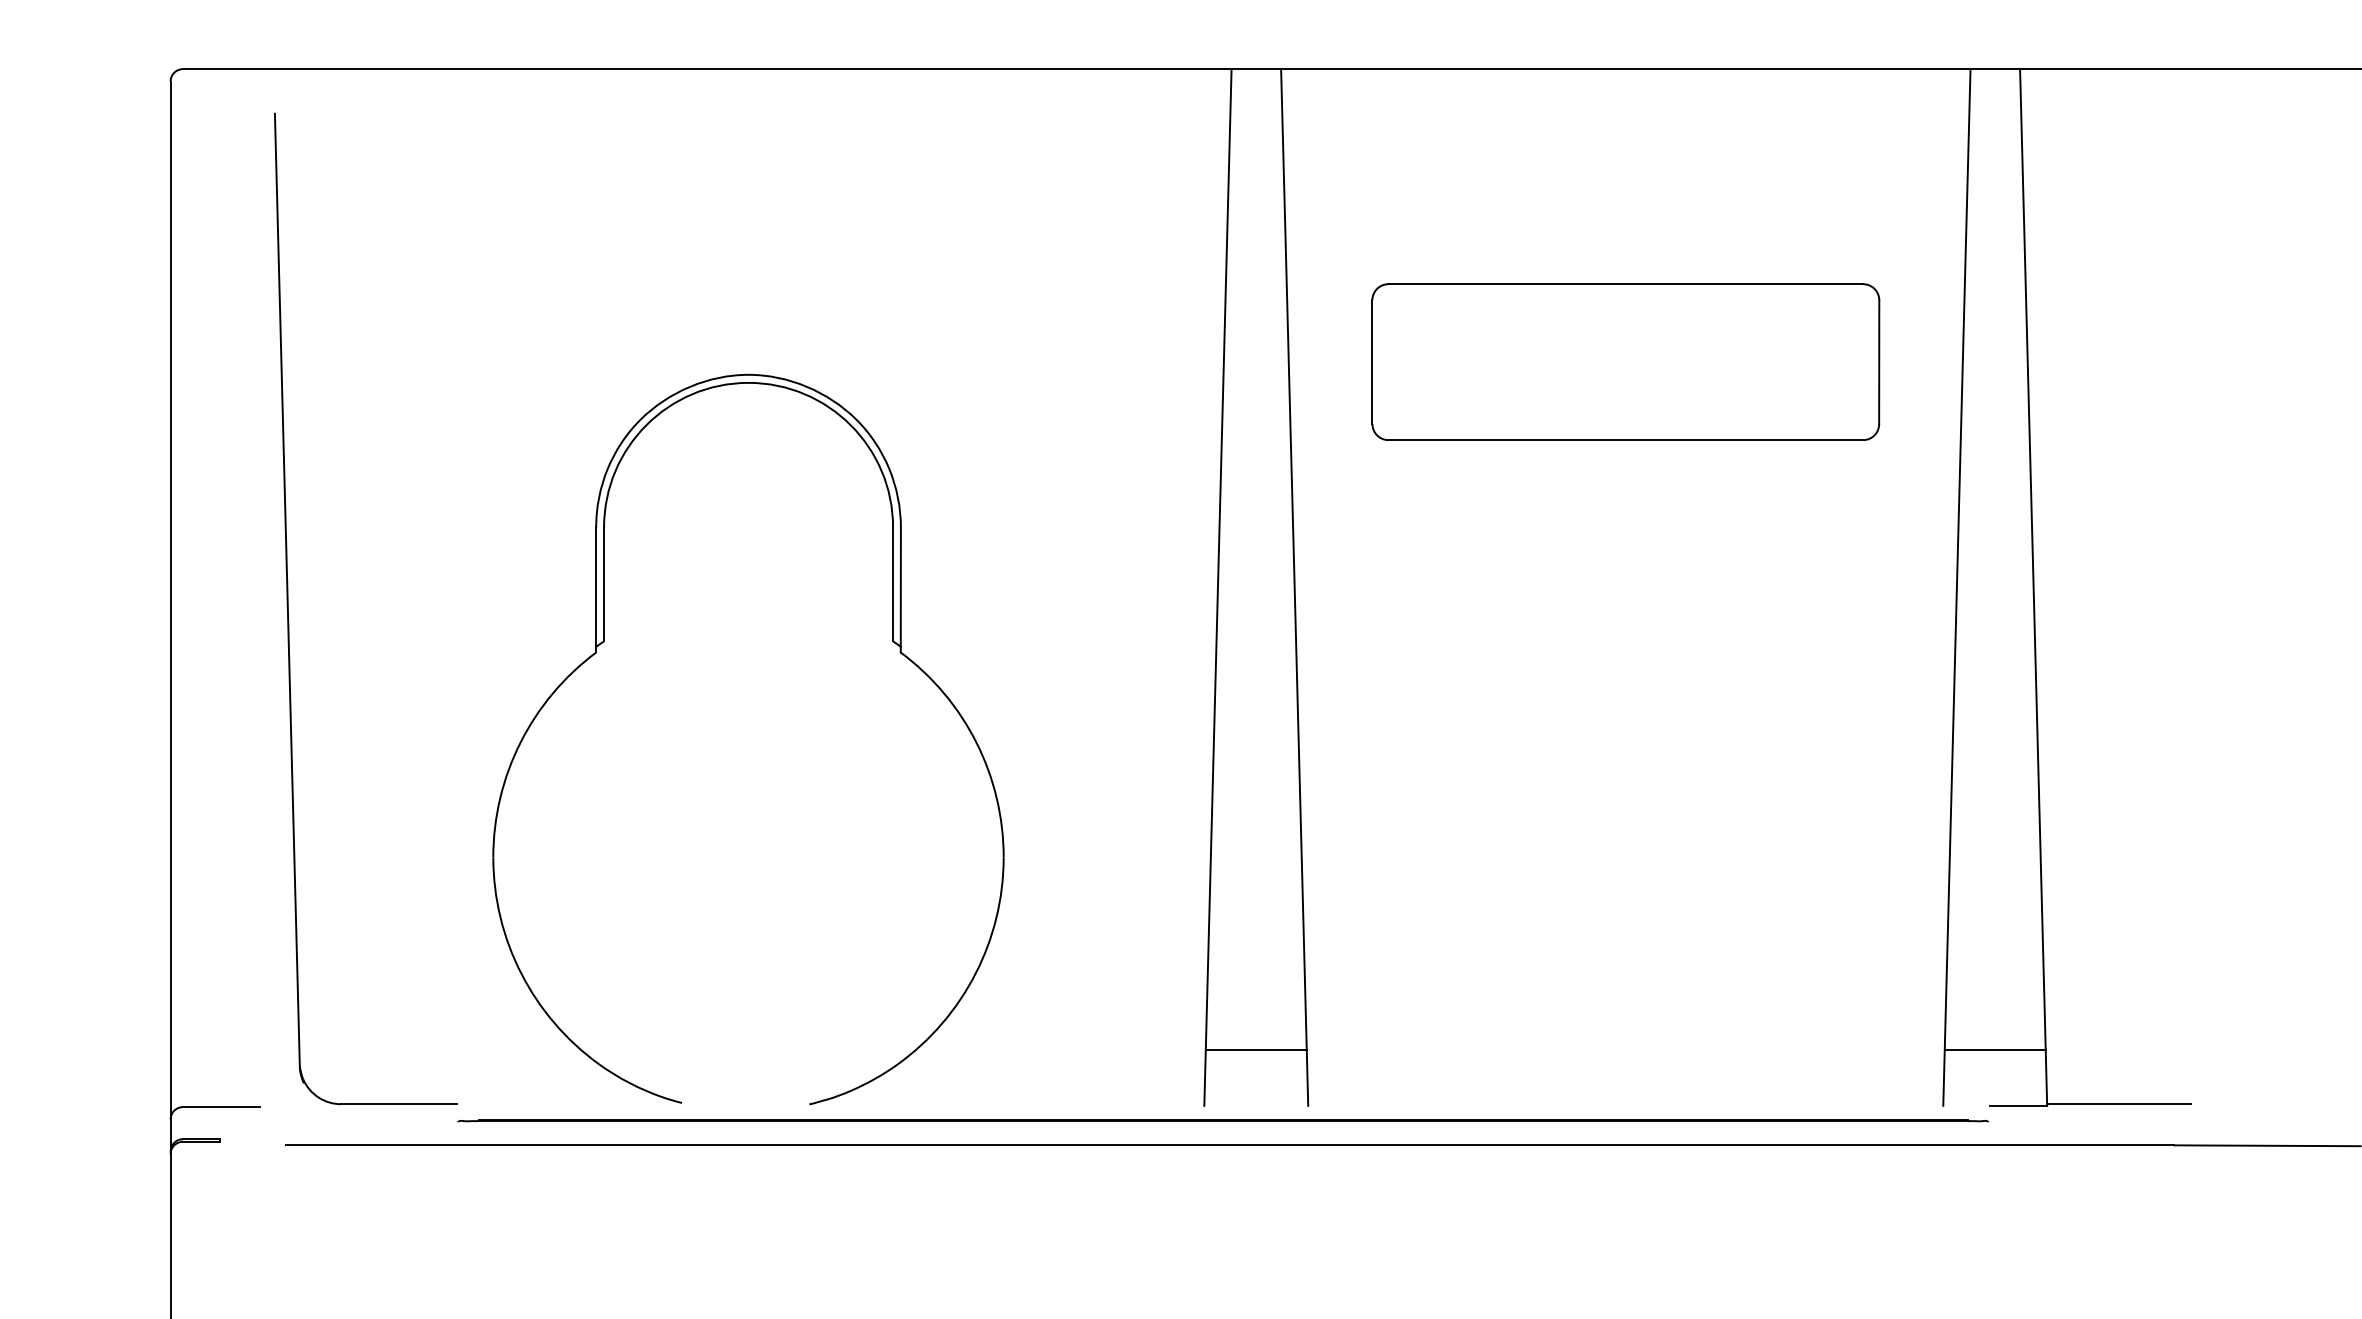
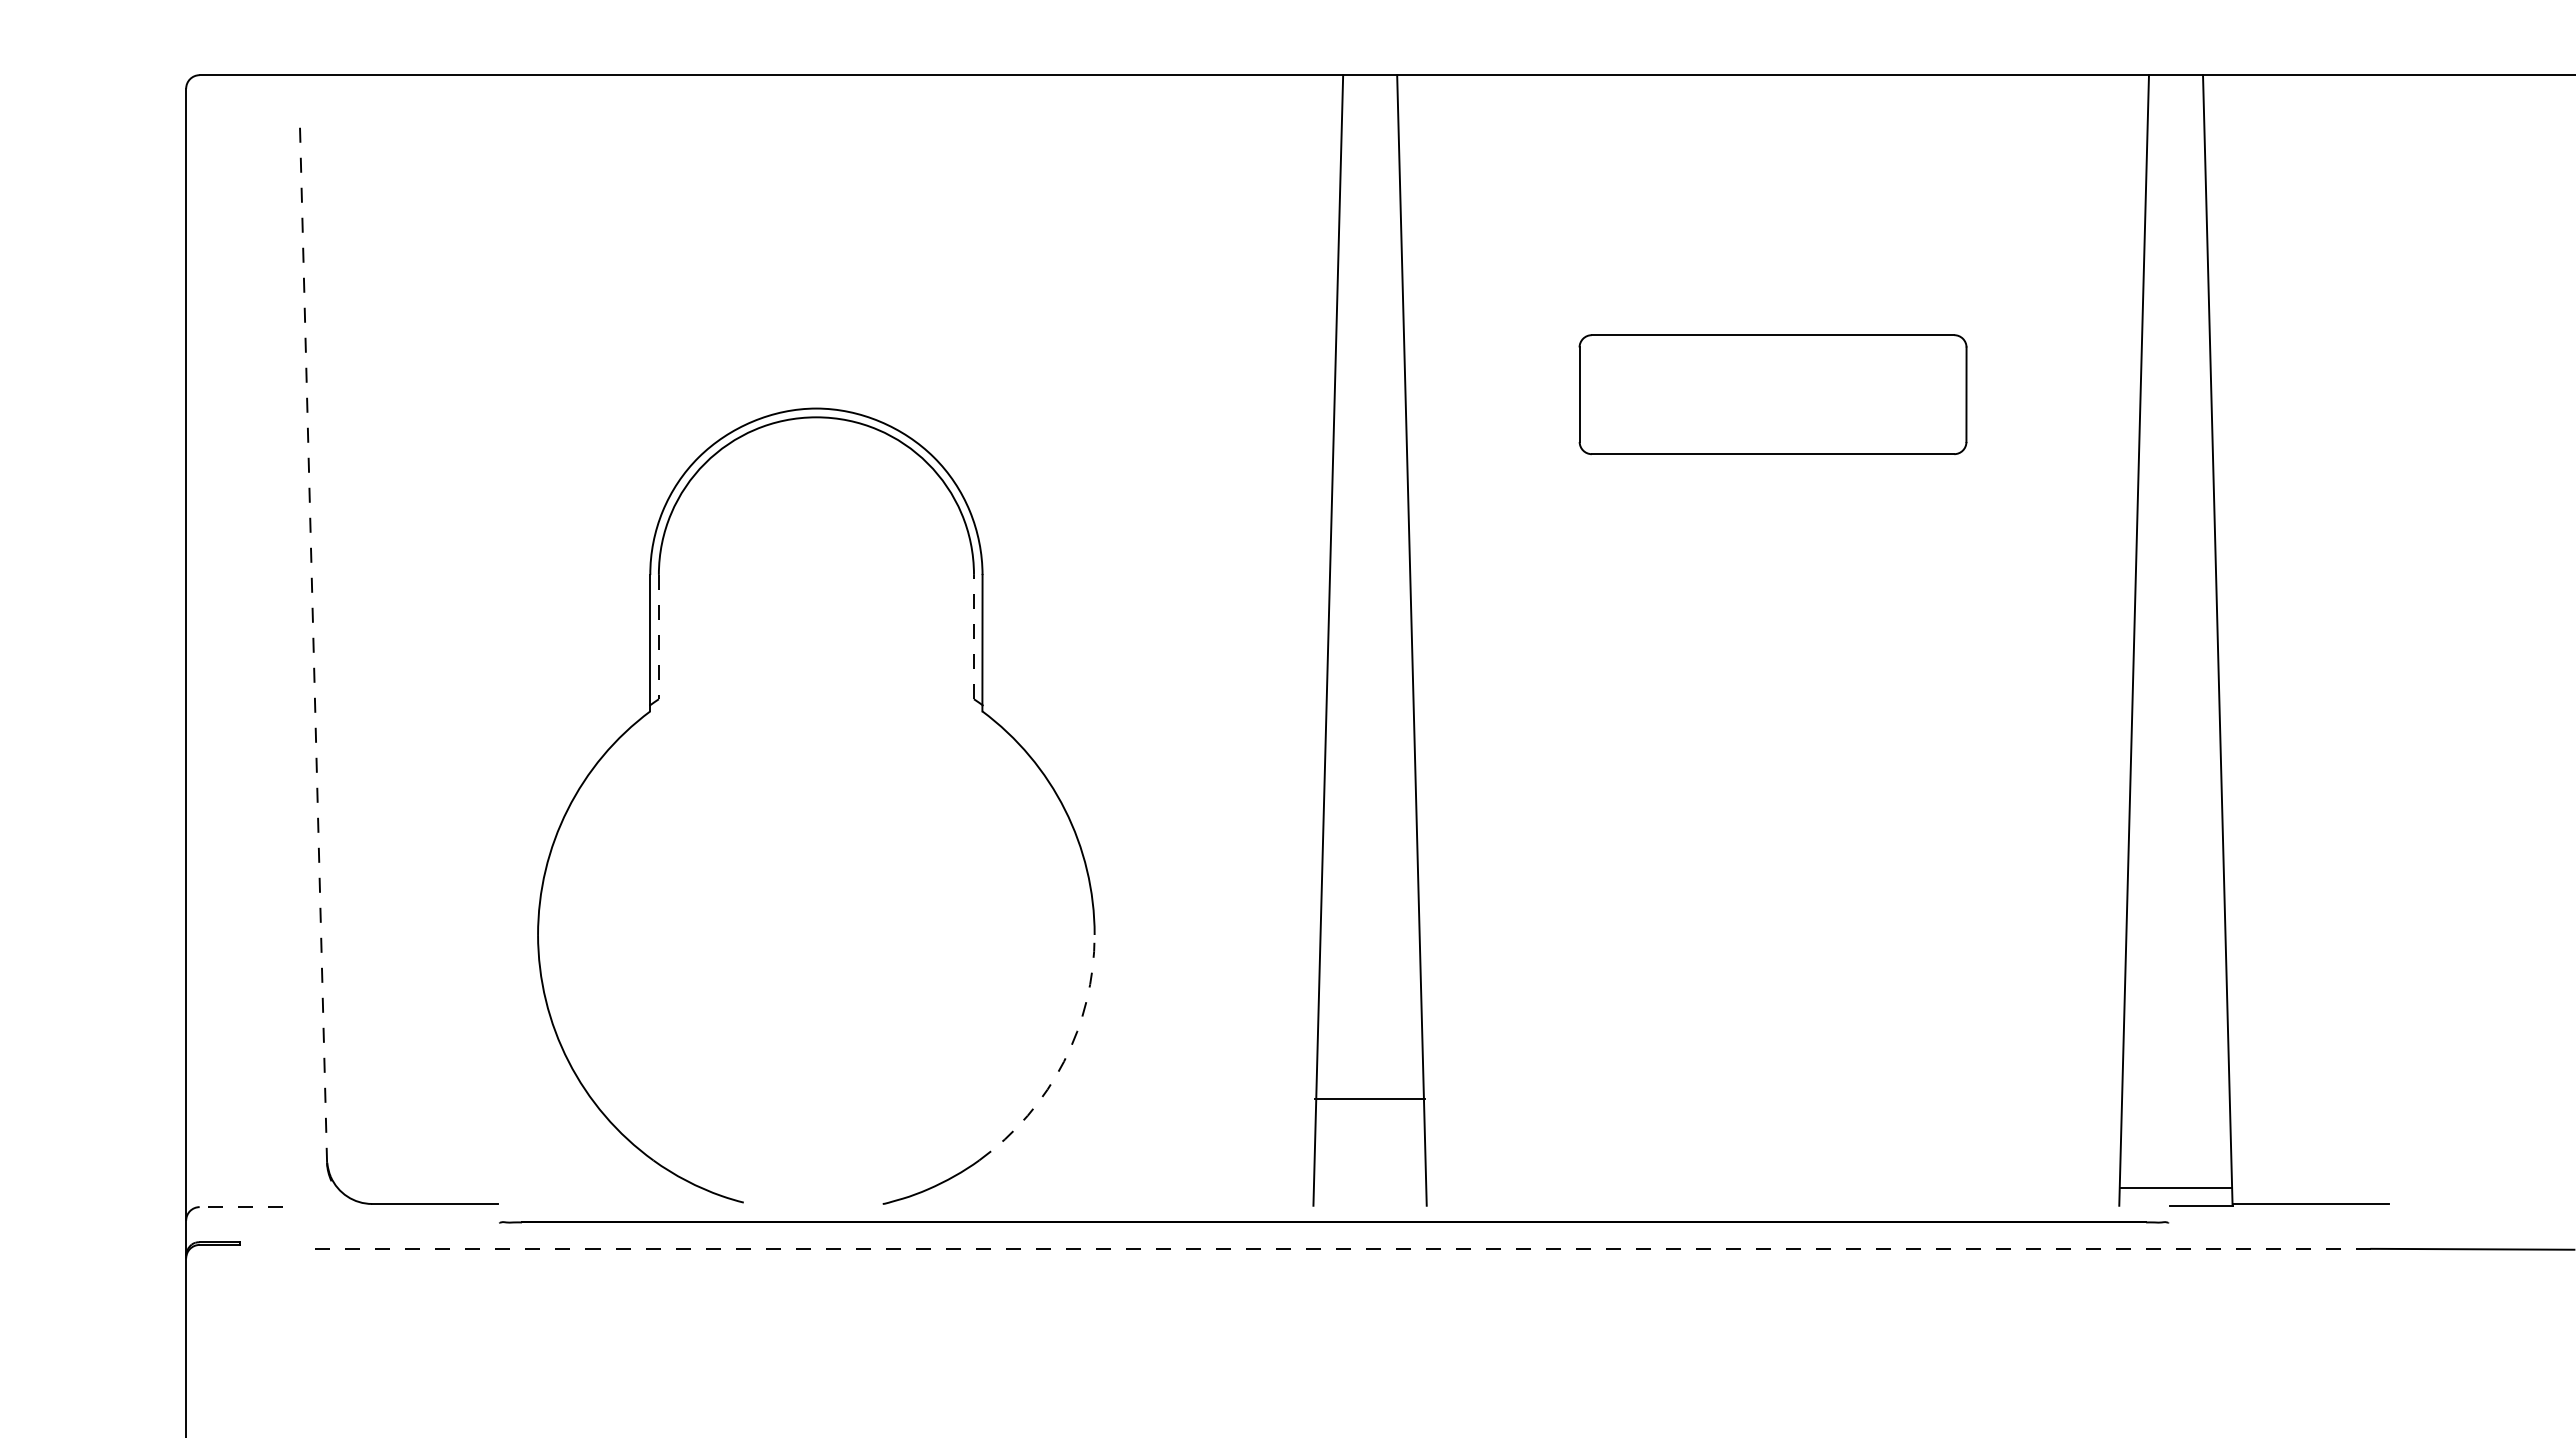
part: (1625, 361) -> (1772, 394), size x0.7
line: (893, 583) -> (974, 636), solid -> dashed
line: (603, 584) -> (658, 637), solid -> dashed
line: (287, 590) -> (313, 643), solid -> dashed
arc: (976, 973) -> (1064, 1061), solid -> dashed
line: (1256, 1049) -> (1370, 1099), moved
line: (1994, 1049) -> (2175, 1188), moved
line: (221, 1107) -> (241, 1207), solid -> dashed
line: (1230, 1145) -> (1341, 1248), solid -> dashed

